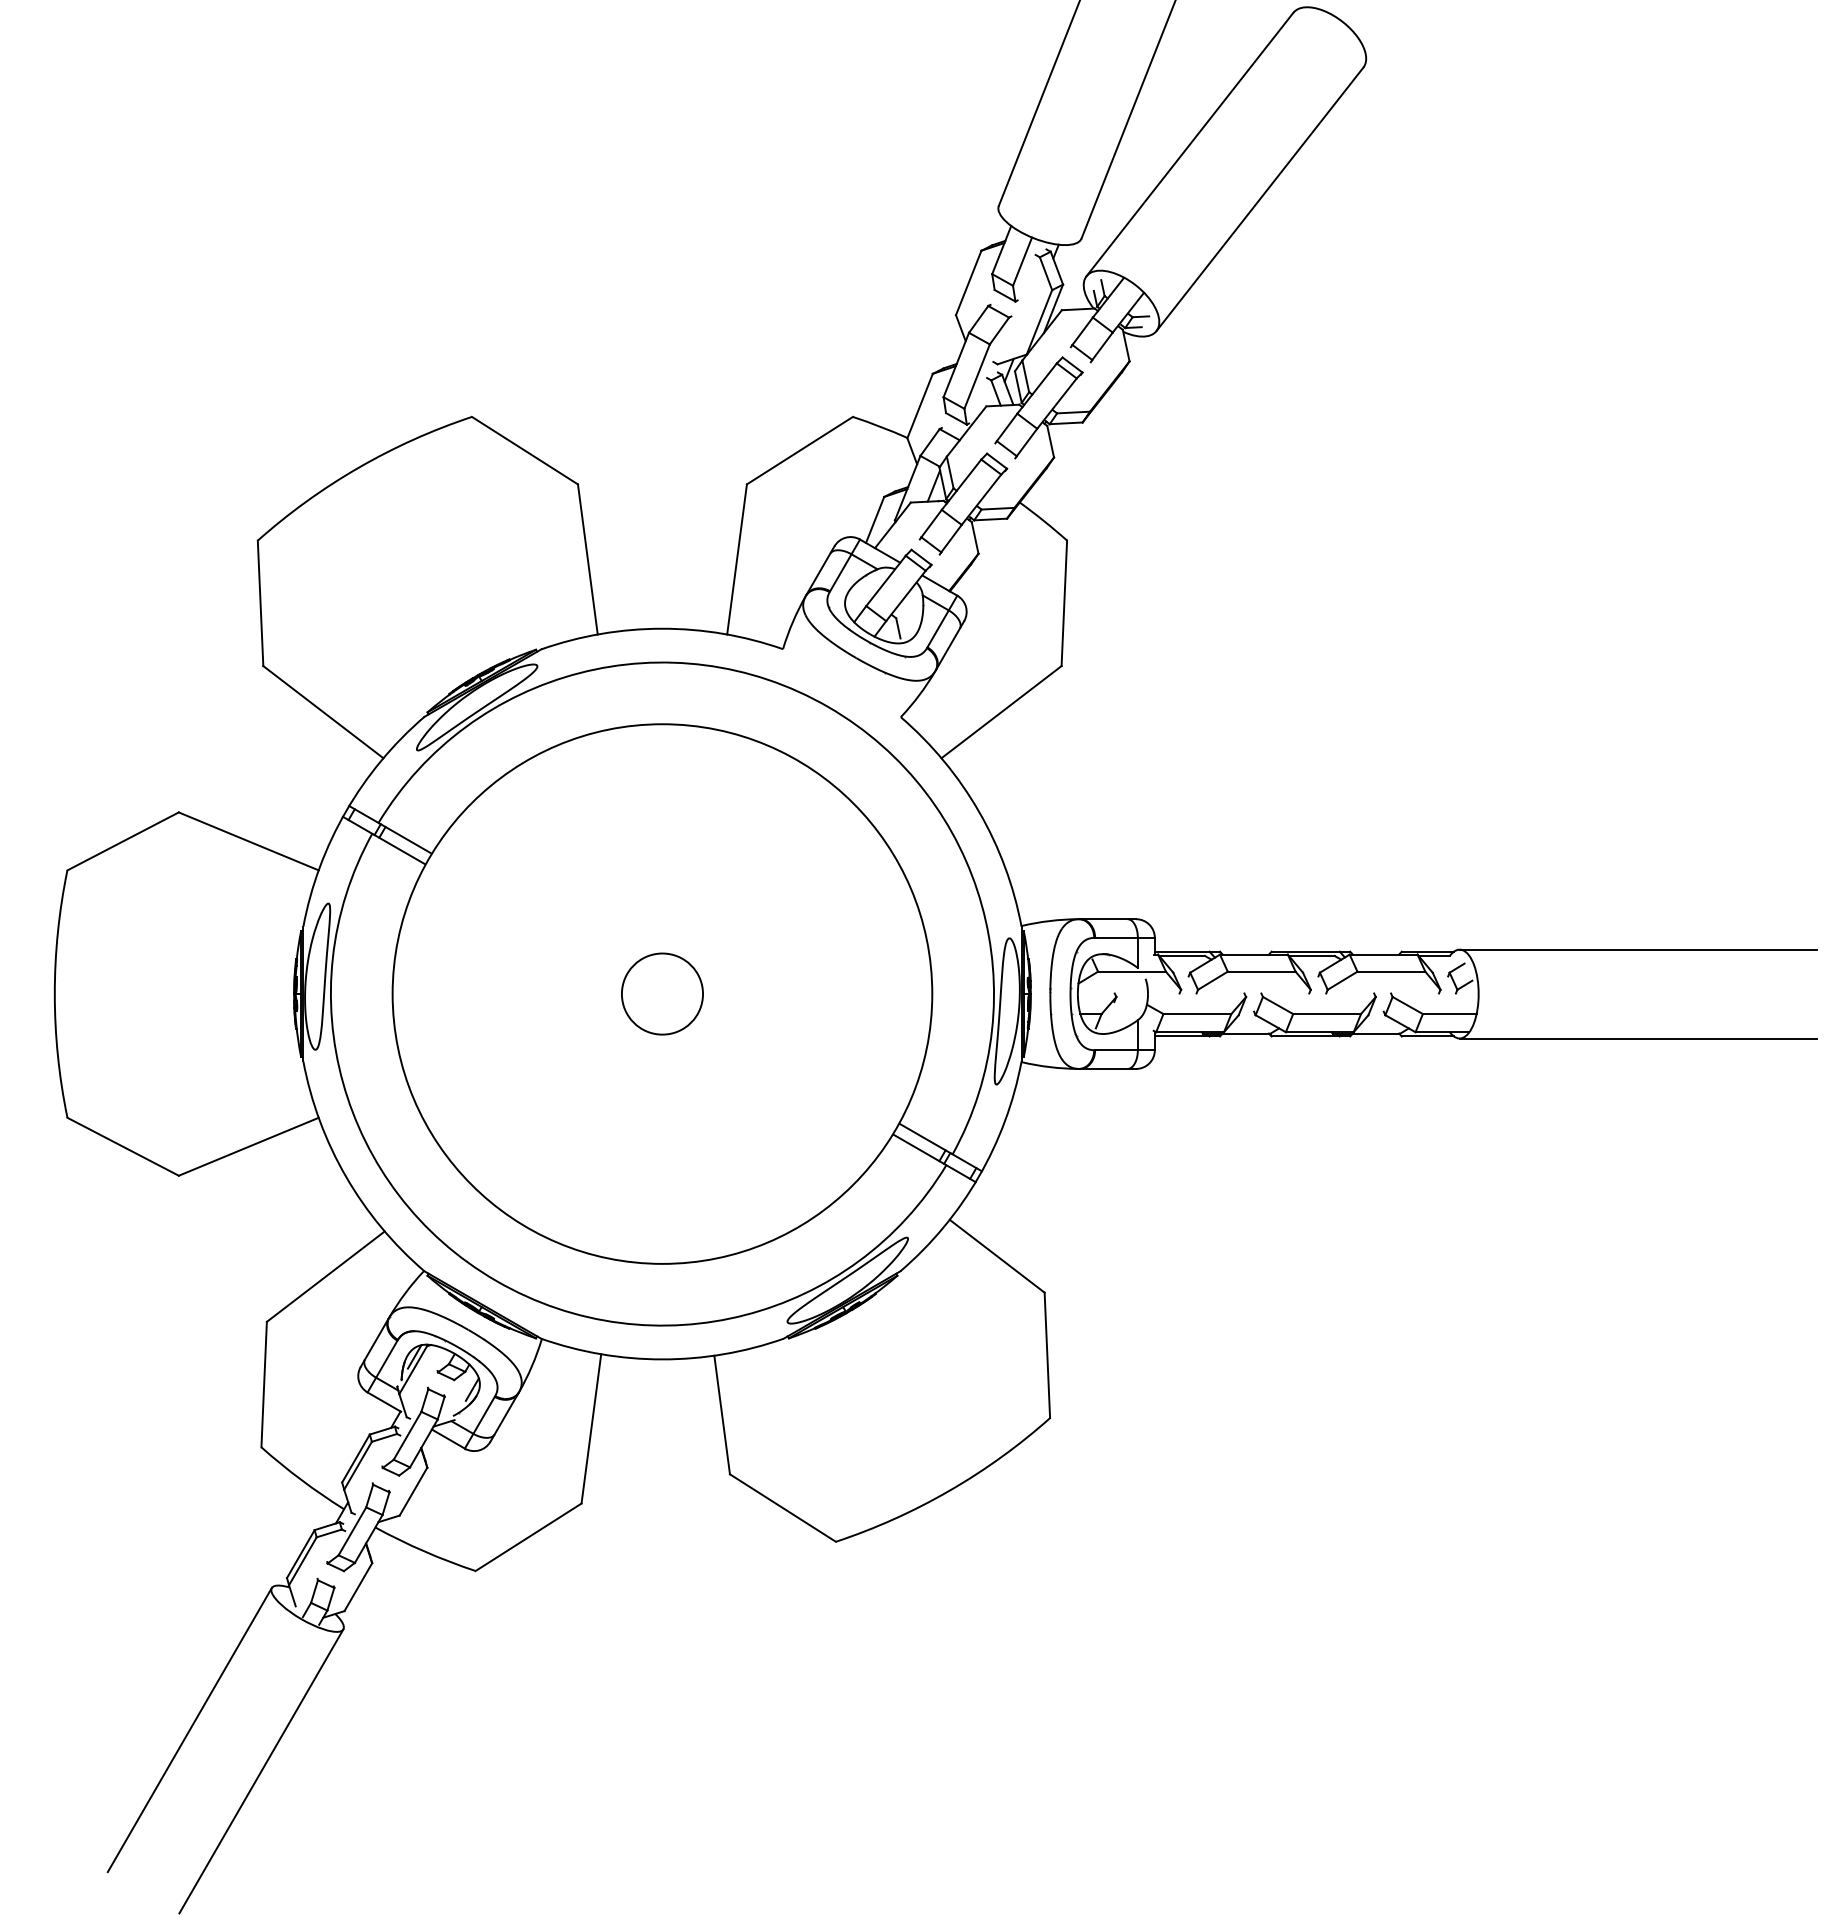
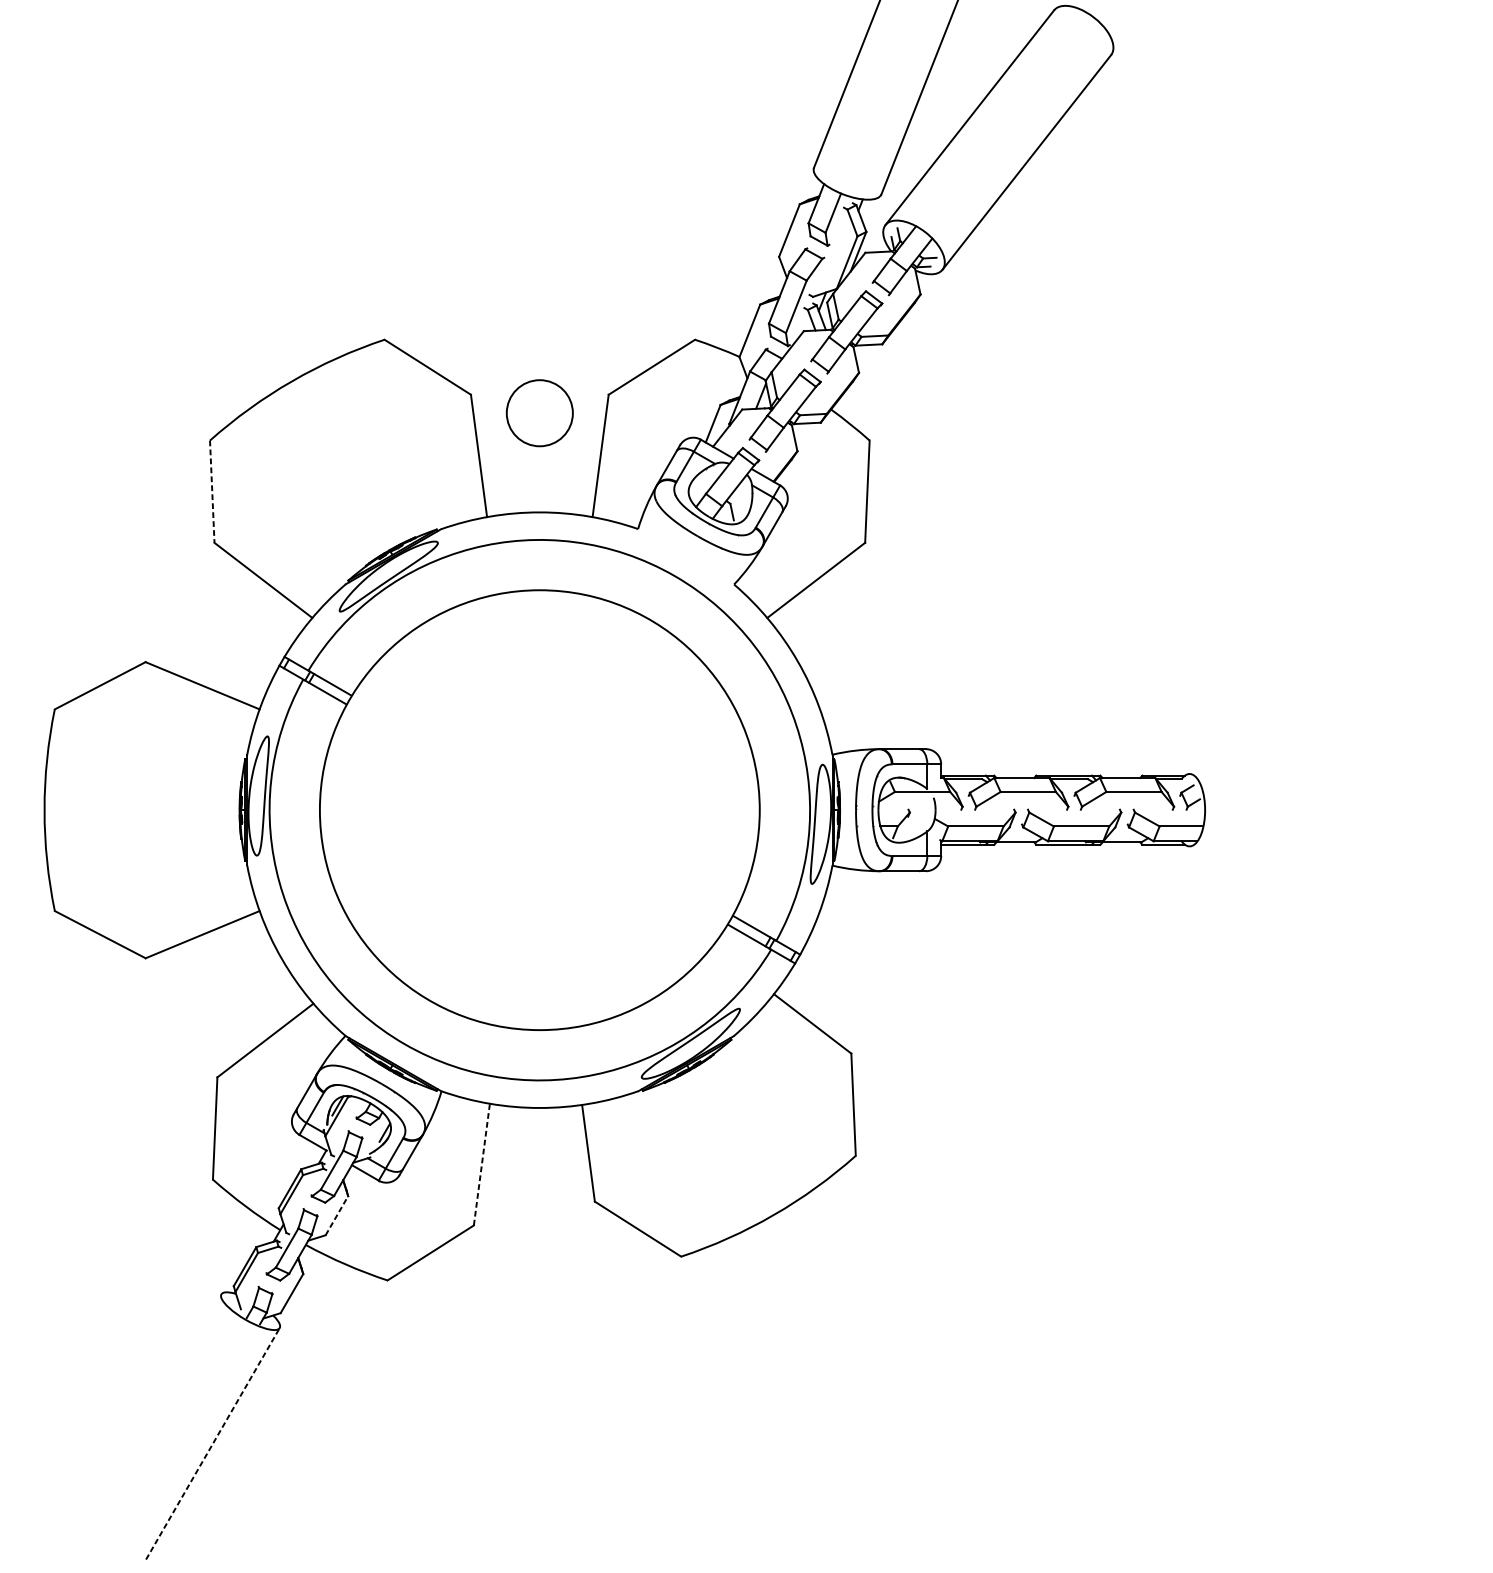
line: (260, 603) -> (212, 491), solid -> dashed
line: (1638, 949) -> (1335, 773), removed
circle: (662, 993) -> (539, 412), moved
line: (1638, 1038) -> (1335, 846), removed
line: (591, 1428) -> (482, 1164), solid -> dashed
line: (413, 1491) -> (336, 1215), solid -> dashed
line: (189, 1730) -> (154, 1410), removed
line: (261, 1770) -> (213, 1443), solid -> dashed

